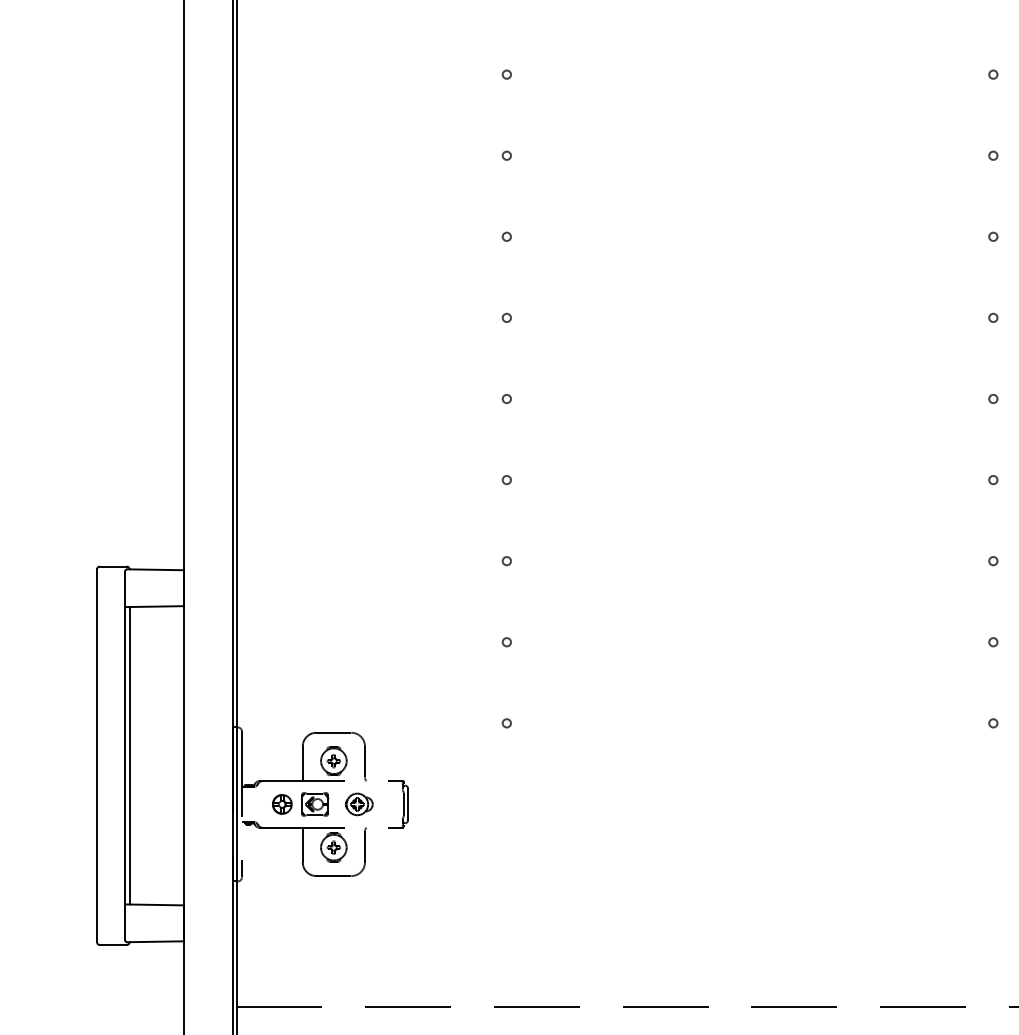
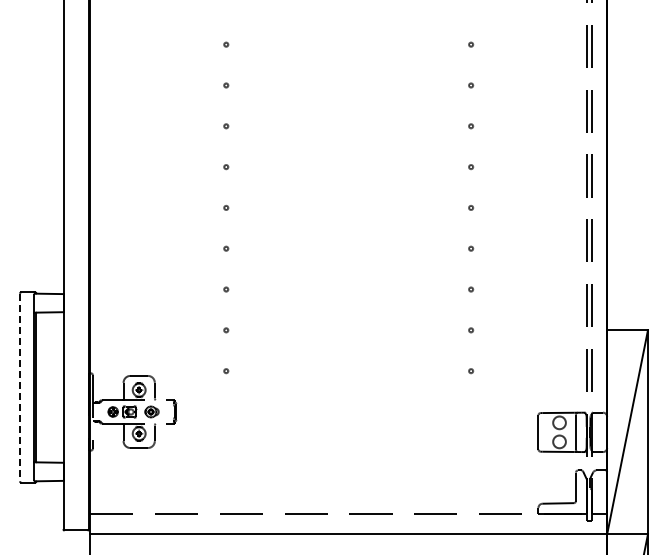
line: (98, 755) -> (20, 387), solid -> dashed

